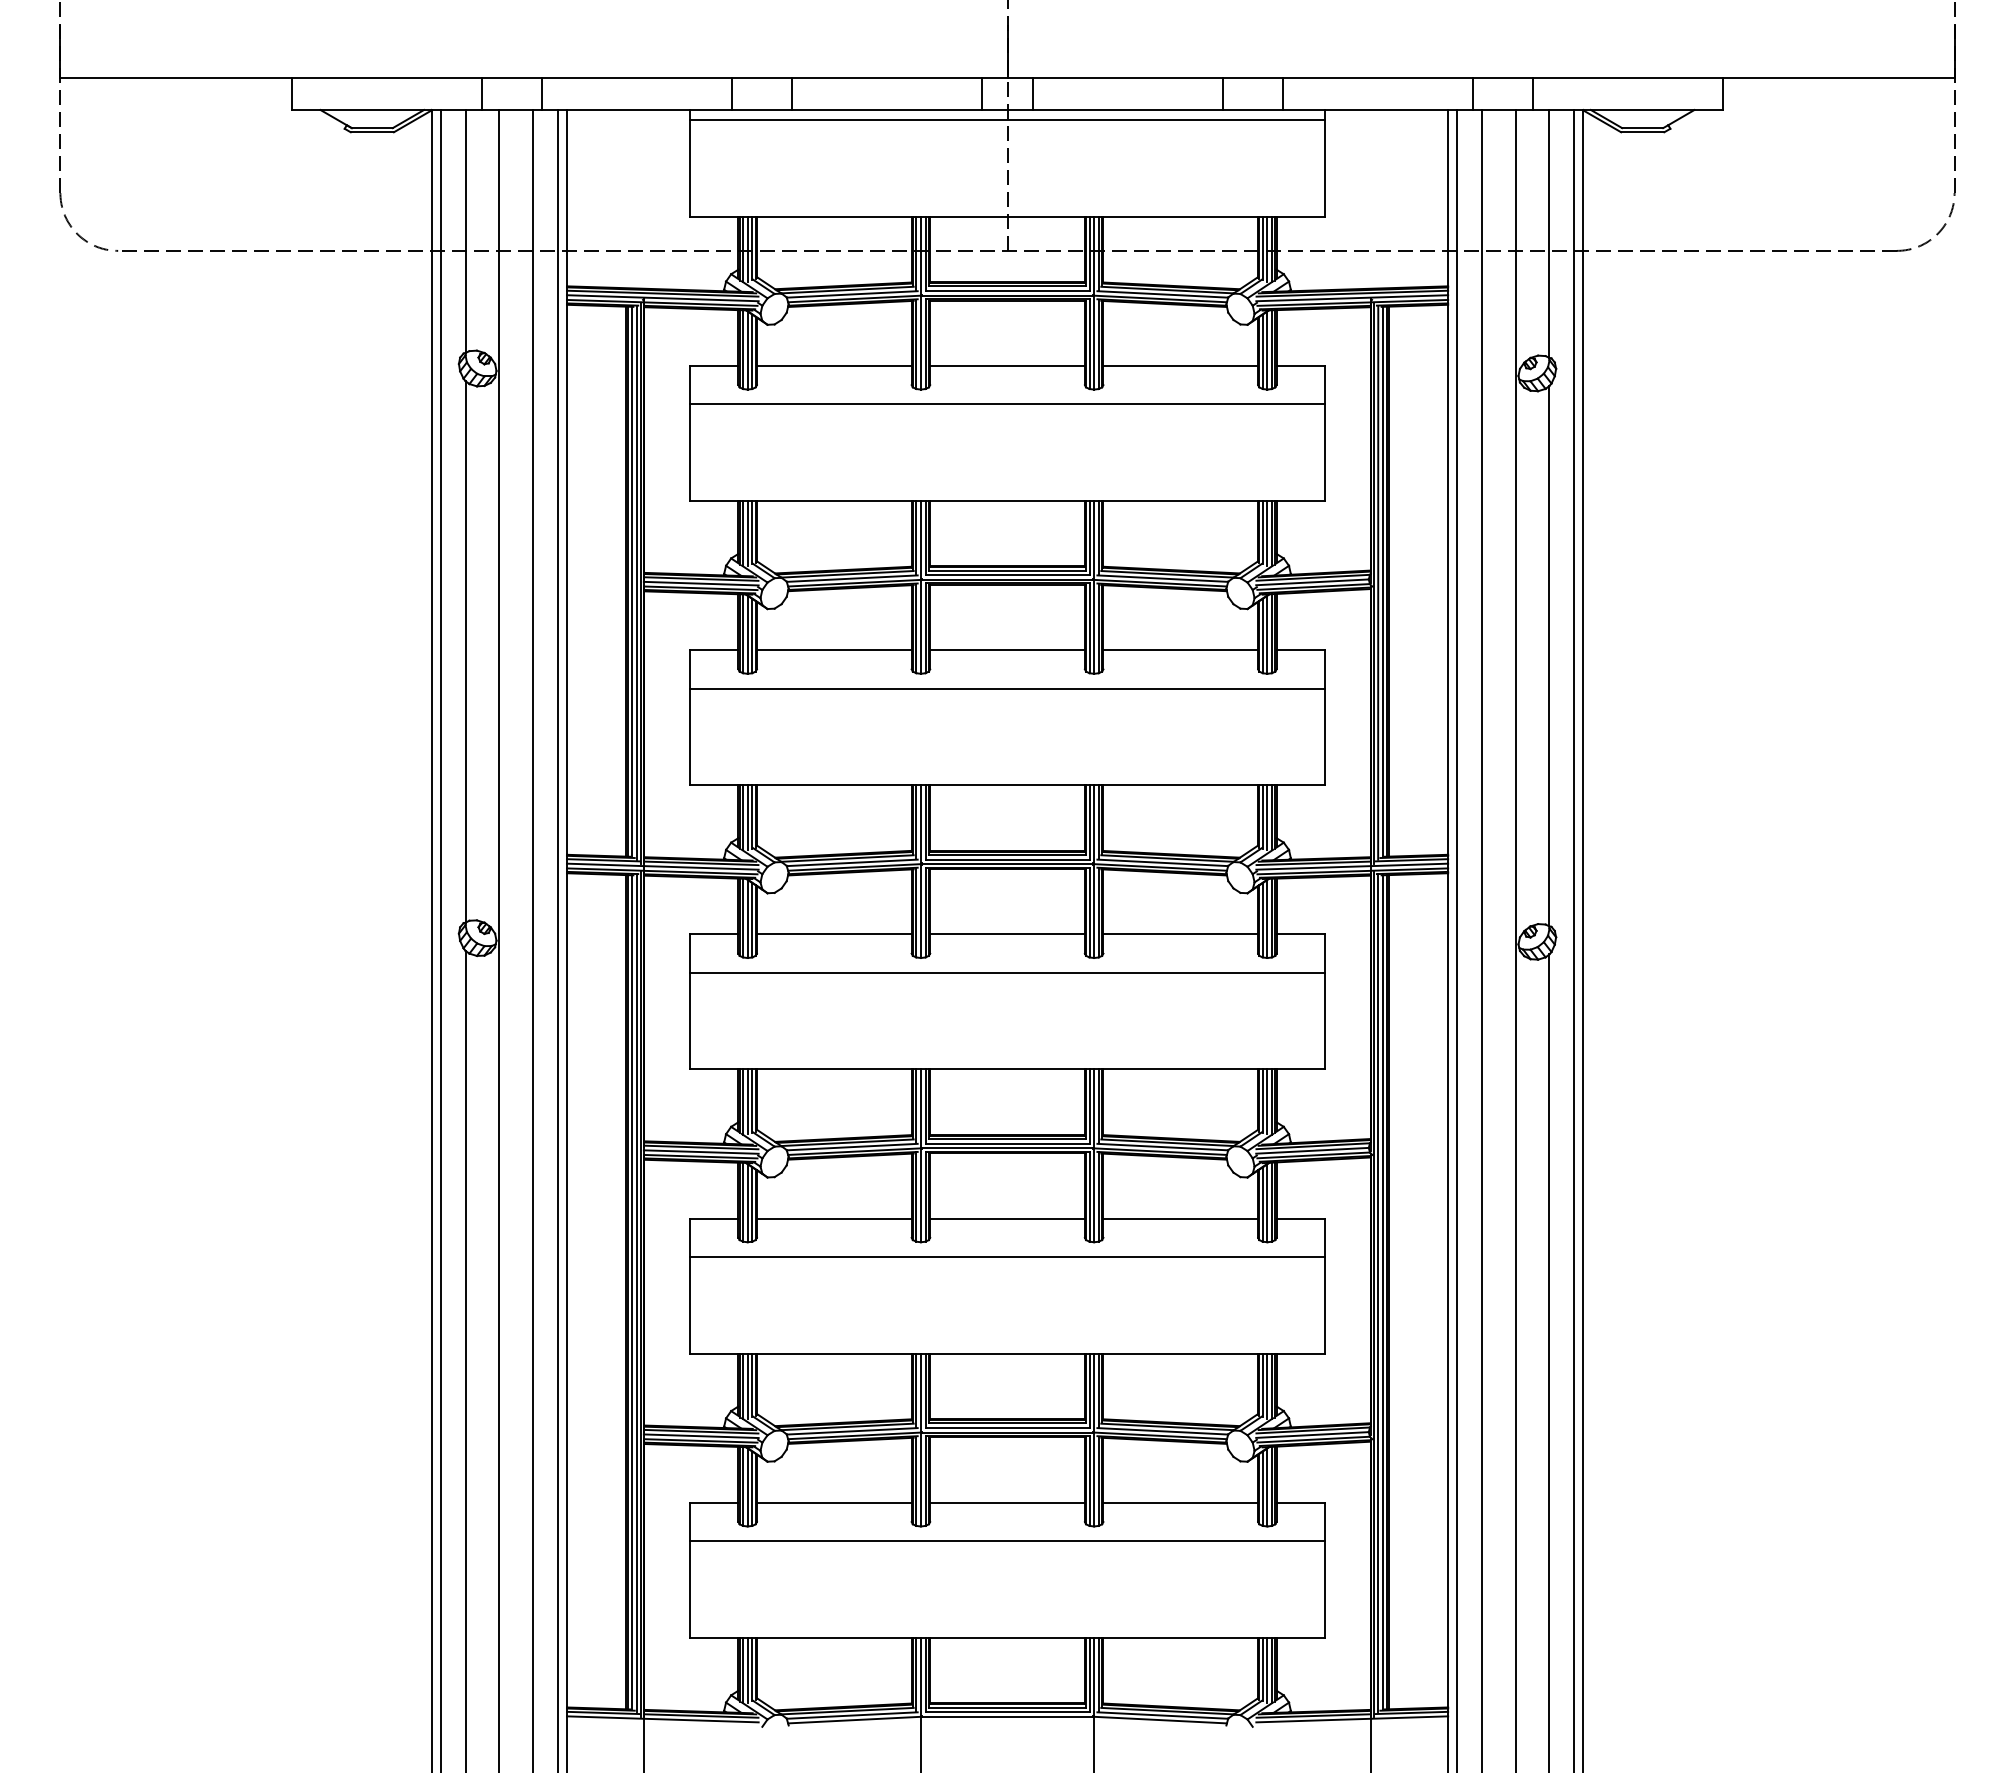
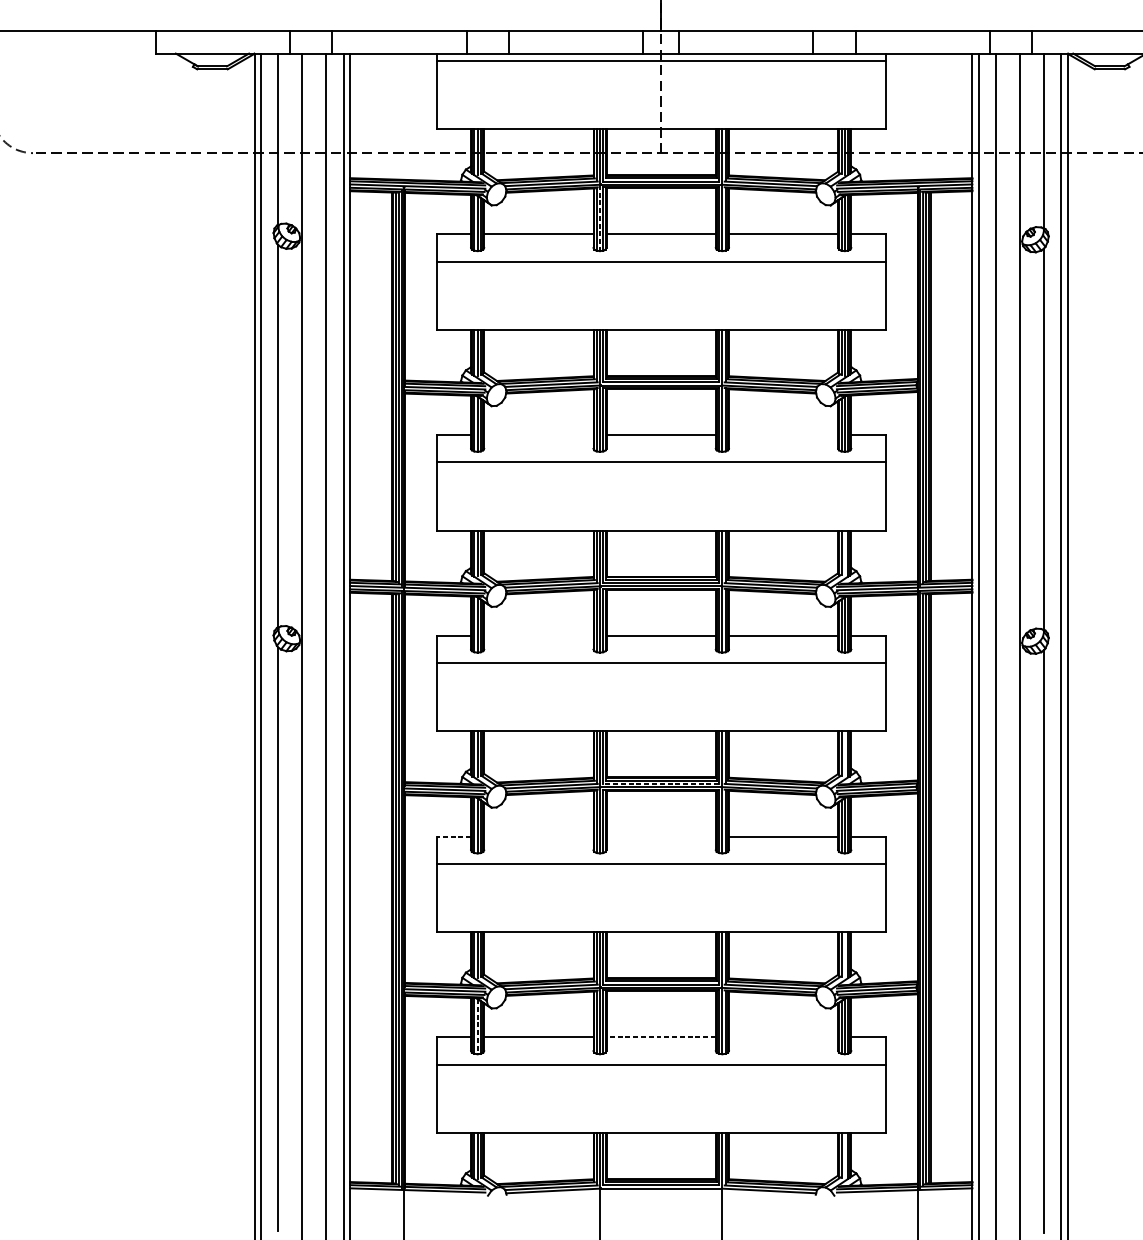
line: (920, 342) -> (599, 217), solid -> dashed
line: (833, 650) -> (538, 435), removed
line: (1180, 650) -> (783, 435), removed
line: (1267, 817) -> (844, 553), removed
line: (833, 934) -> (538, 636), removed
line: (1267, 1101) -> (844, 754), removed
line: (1007, 1143) -> (661, 783), solid -> dashed
line: (713, 1218) -> (453, 836), solid -> dashed
line: (833, 1218) -> (538, 836), removed
line: (1007, 1218) -> (661, 836), removed
line: (1267, 1385) -> (844, 954), removed
line: (747, 1487) -> (477, 1026), solid -> dashed
line: (1007, 1502) -> (661, 1037), solid -> dashed
line: (1180, 1502) -> (783, 1037), removed
line: (1267, 1669) -> (844, 1155), removed

